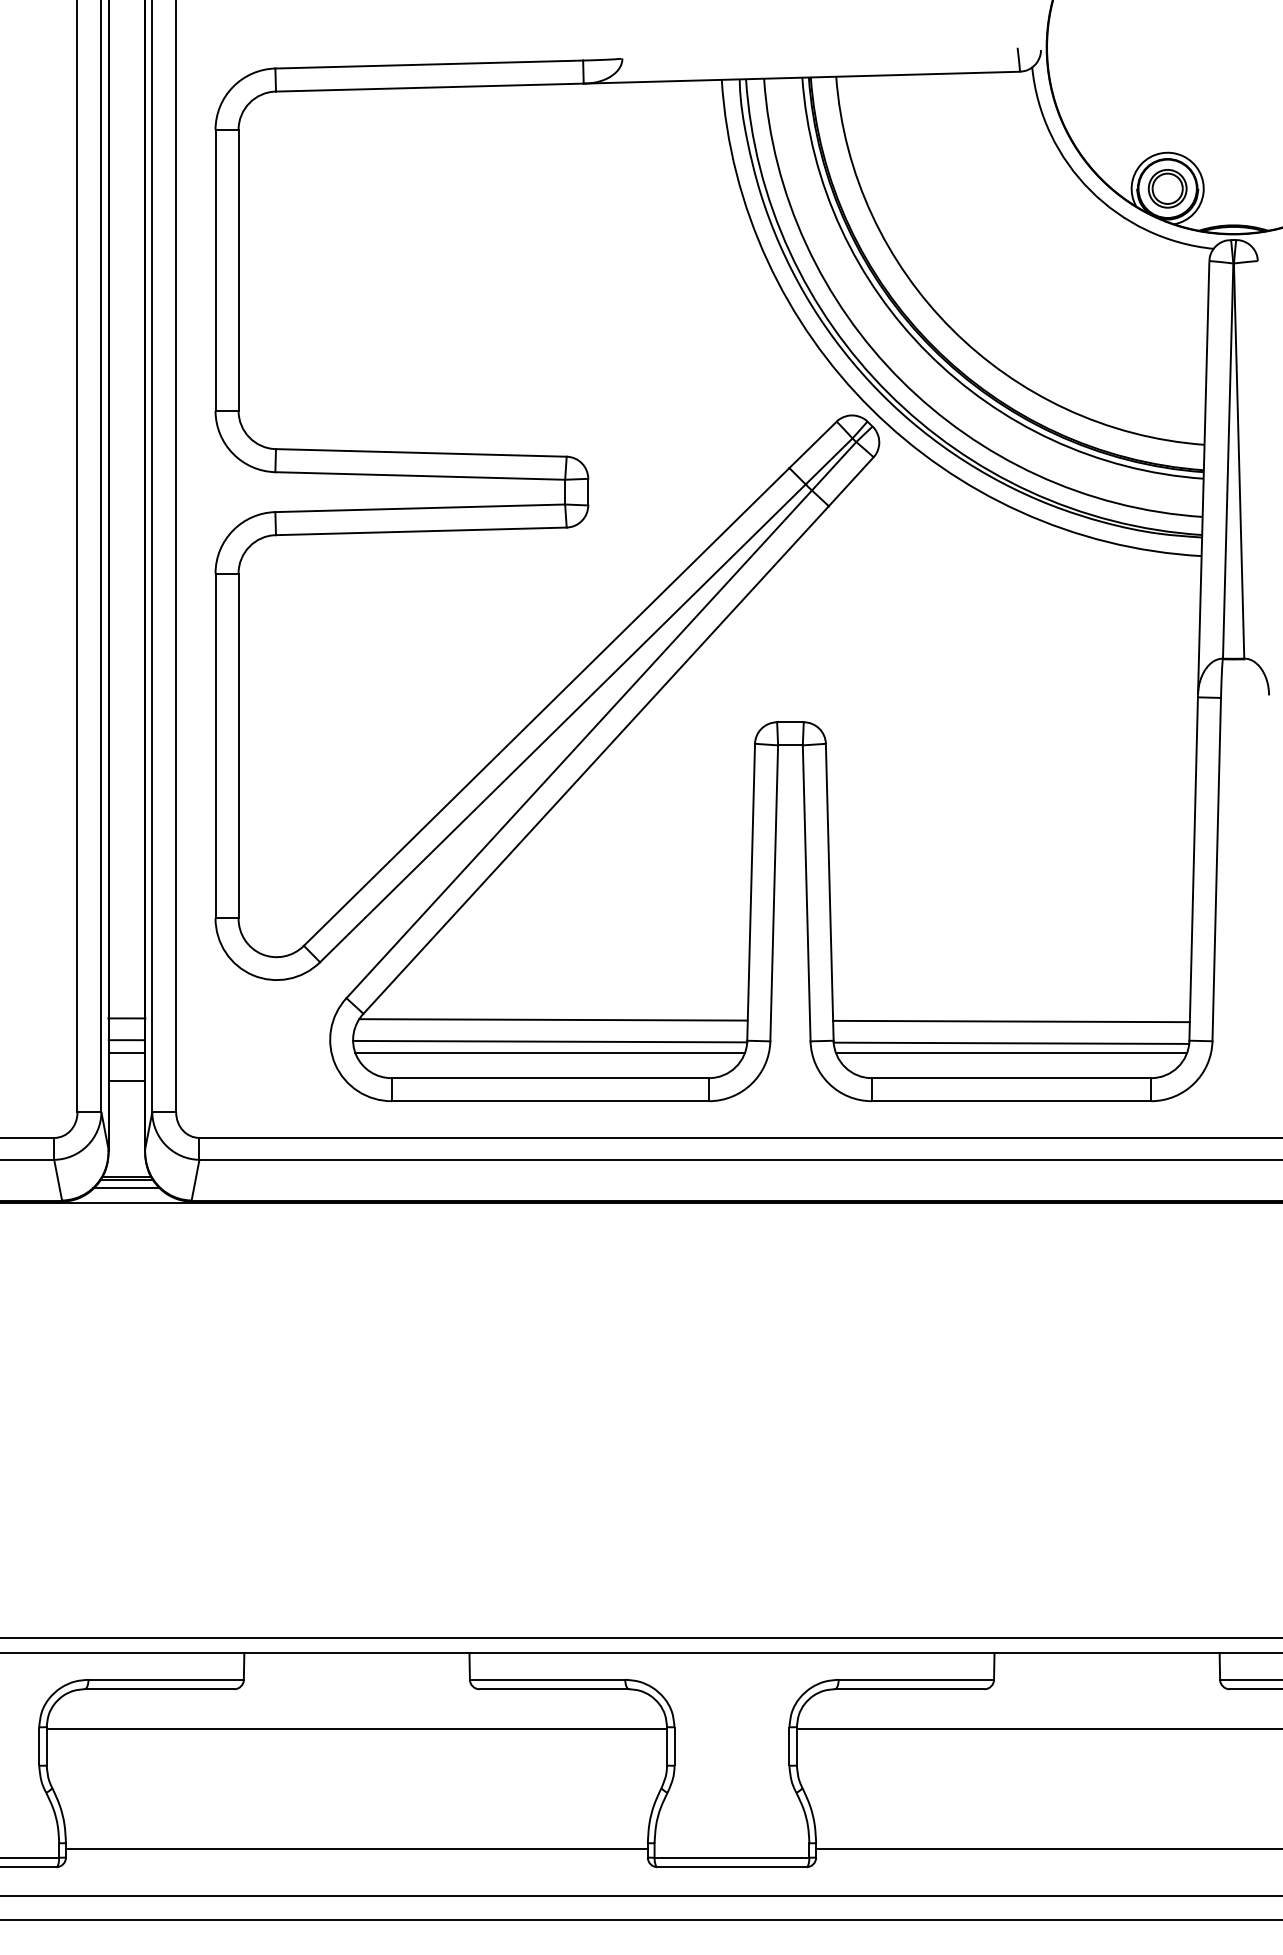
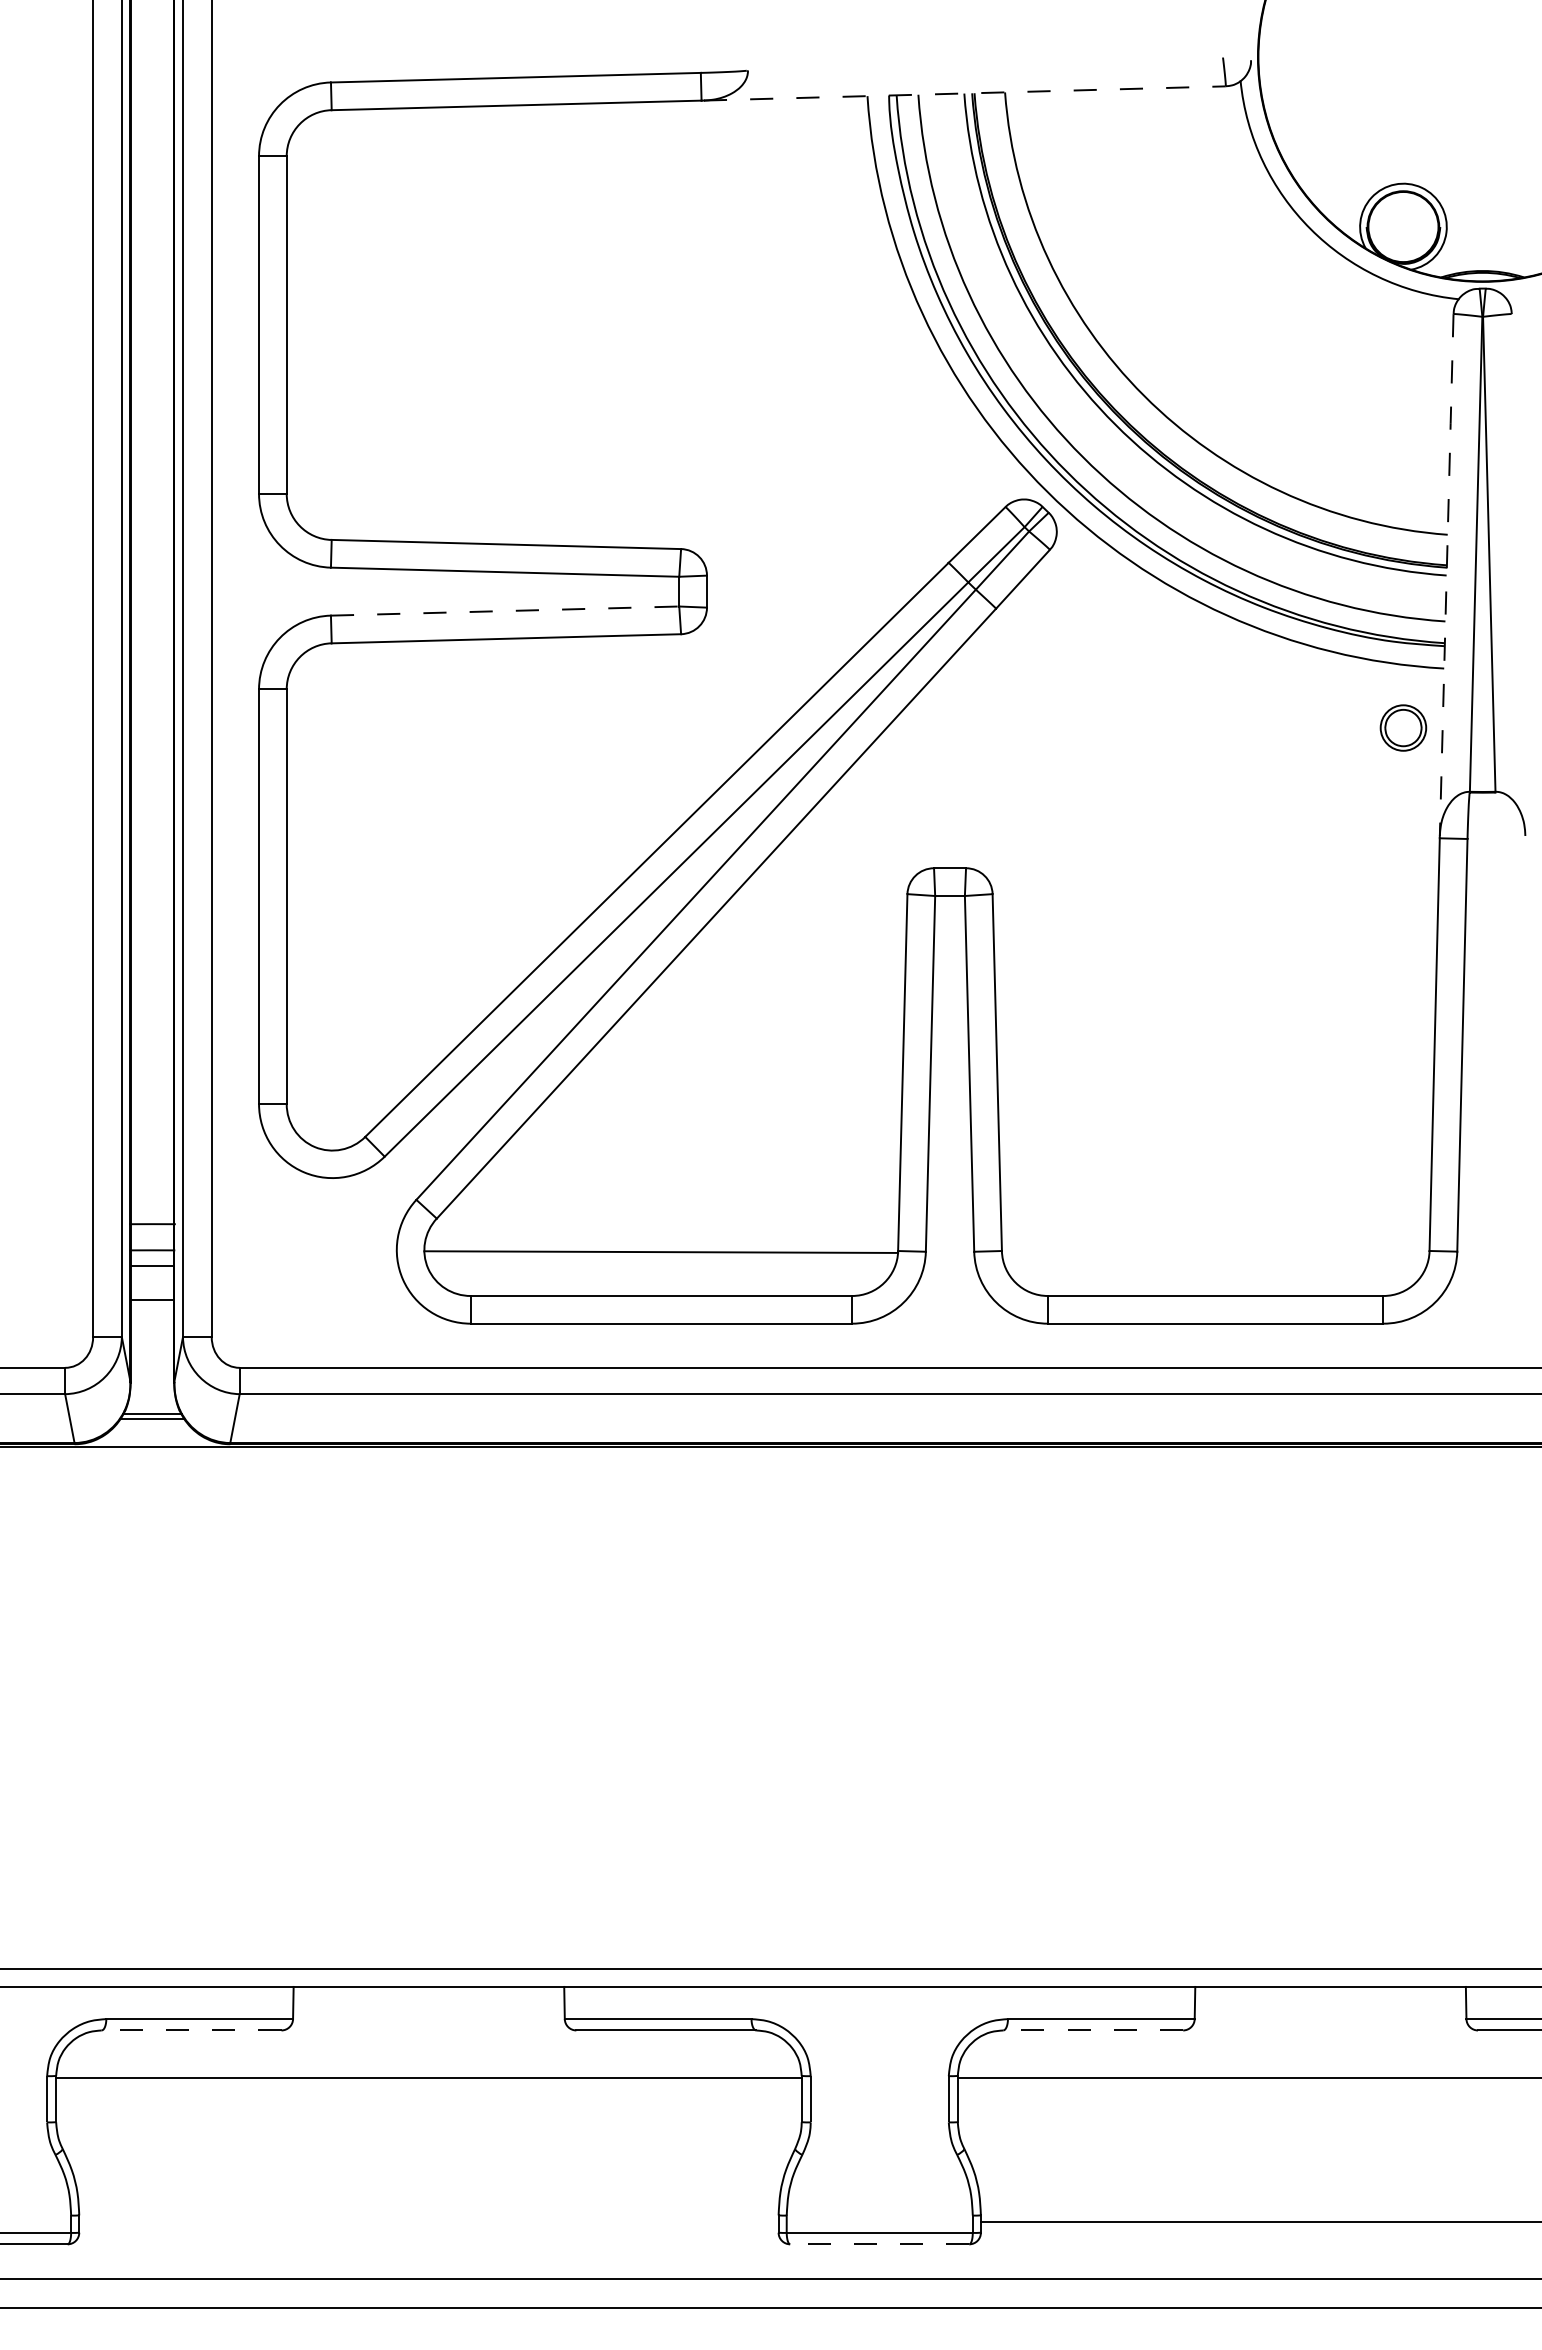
line: (802, 77) -> (964, 93), solid -> dashed
part: (1167, 188) -> (1403, 727), moved
line: (1203, 477) -> (1446, 574), solid -> dashed
line: (420, 508) -> (505, 611), solid -> dashed
line: (552, 1019) -> (664, 1225), removed
line: (1011, 1021) -> (1215, 1227), removed
line: (1011, 1042) -> (1215, 1253), removed
line: (550, 1052) -> (661, 1265), removed
line: (1011, 1052) -> (1215, 1265), removed
line: (126, 1188) -> (152, 1428), removed
line: (159, 1689) -> (191, 2030), solid -> dashed
line: (909, 1689) -> (1093, 2030), solid -> dashed
line: (356, 1849) -> (428, 2222), removed
line: (731, 1867) -> (879, 2244), solid -> dashed

